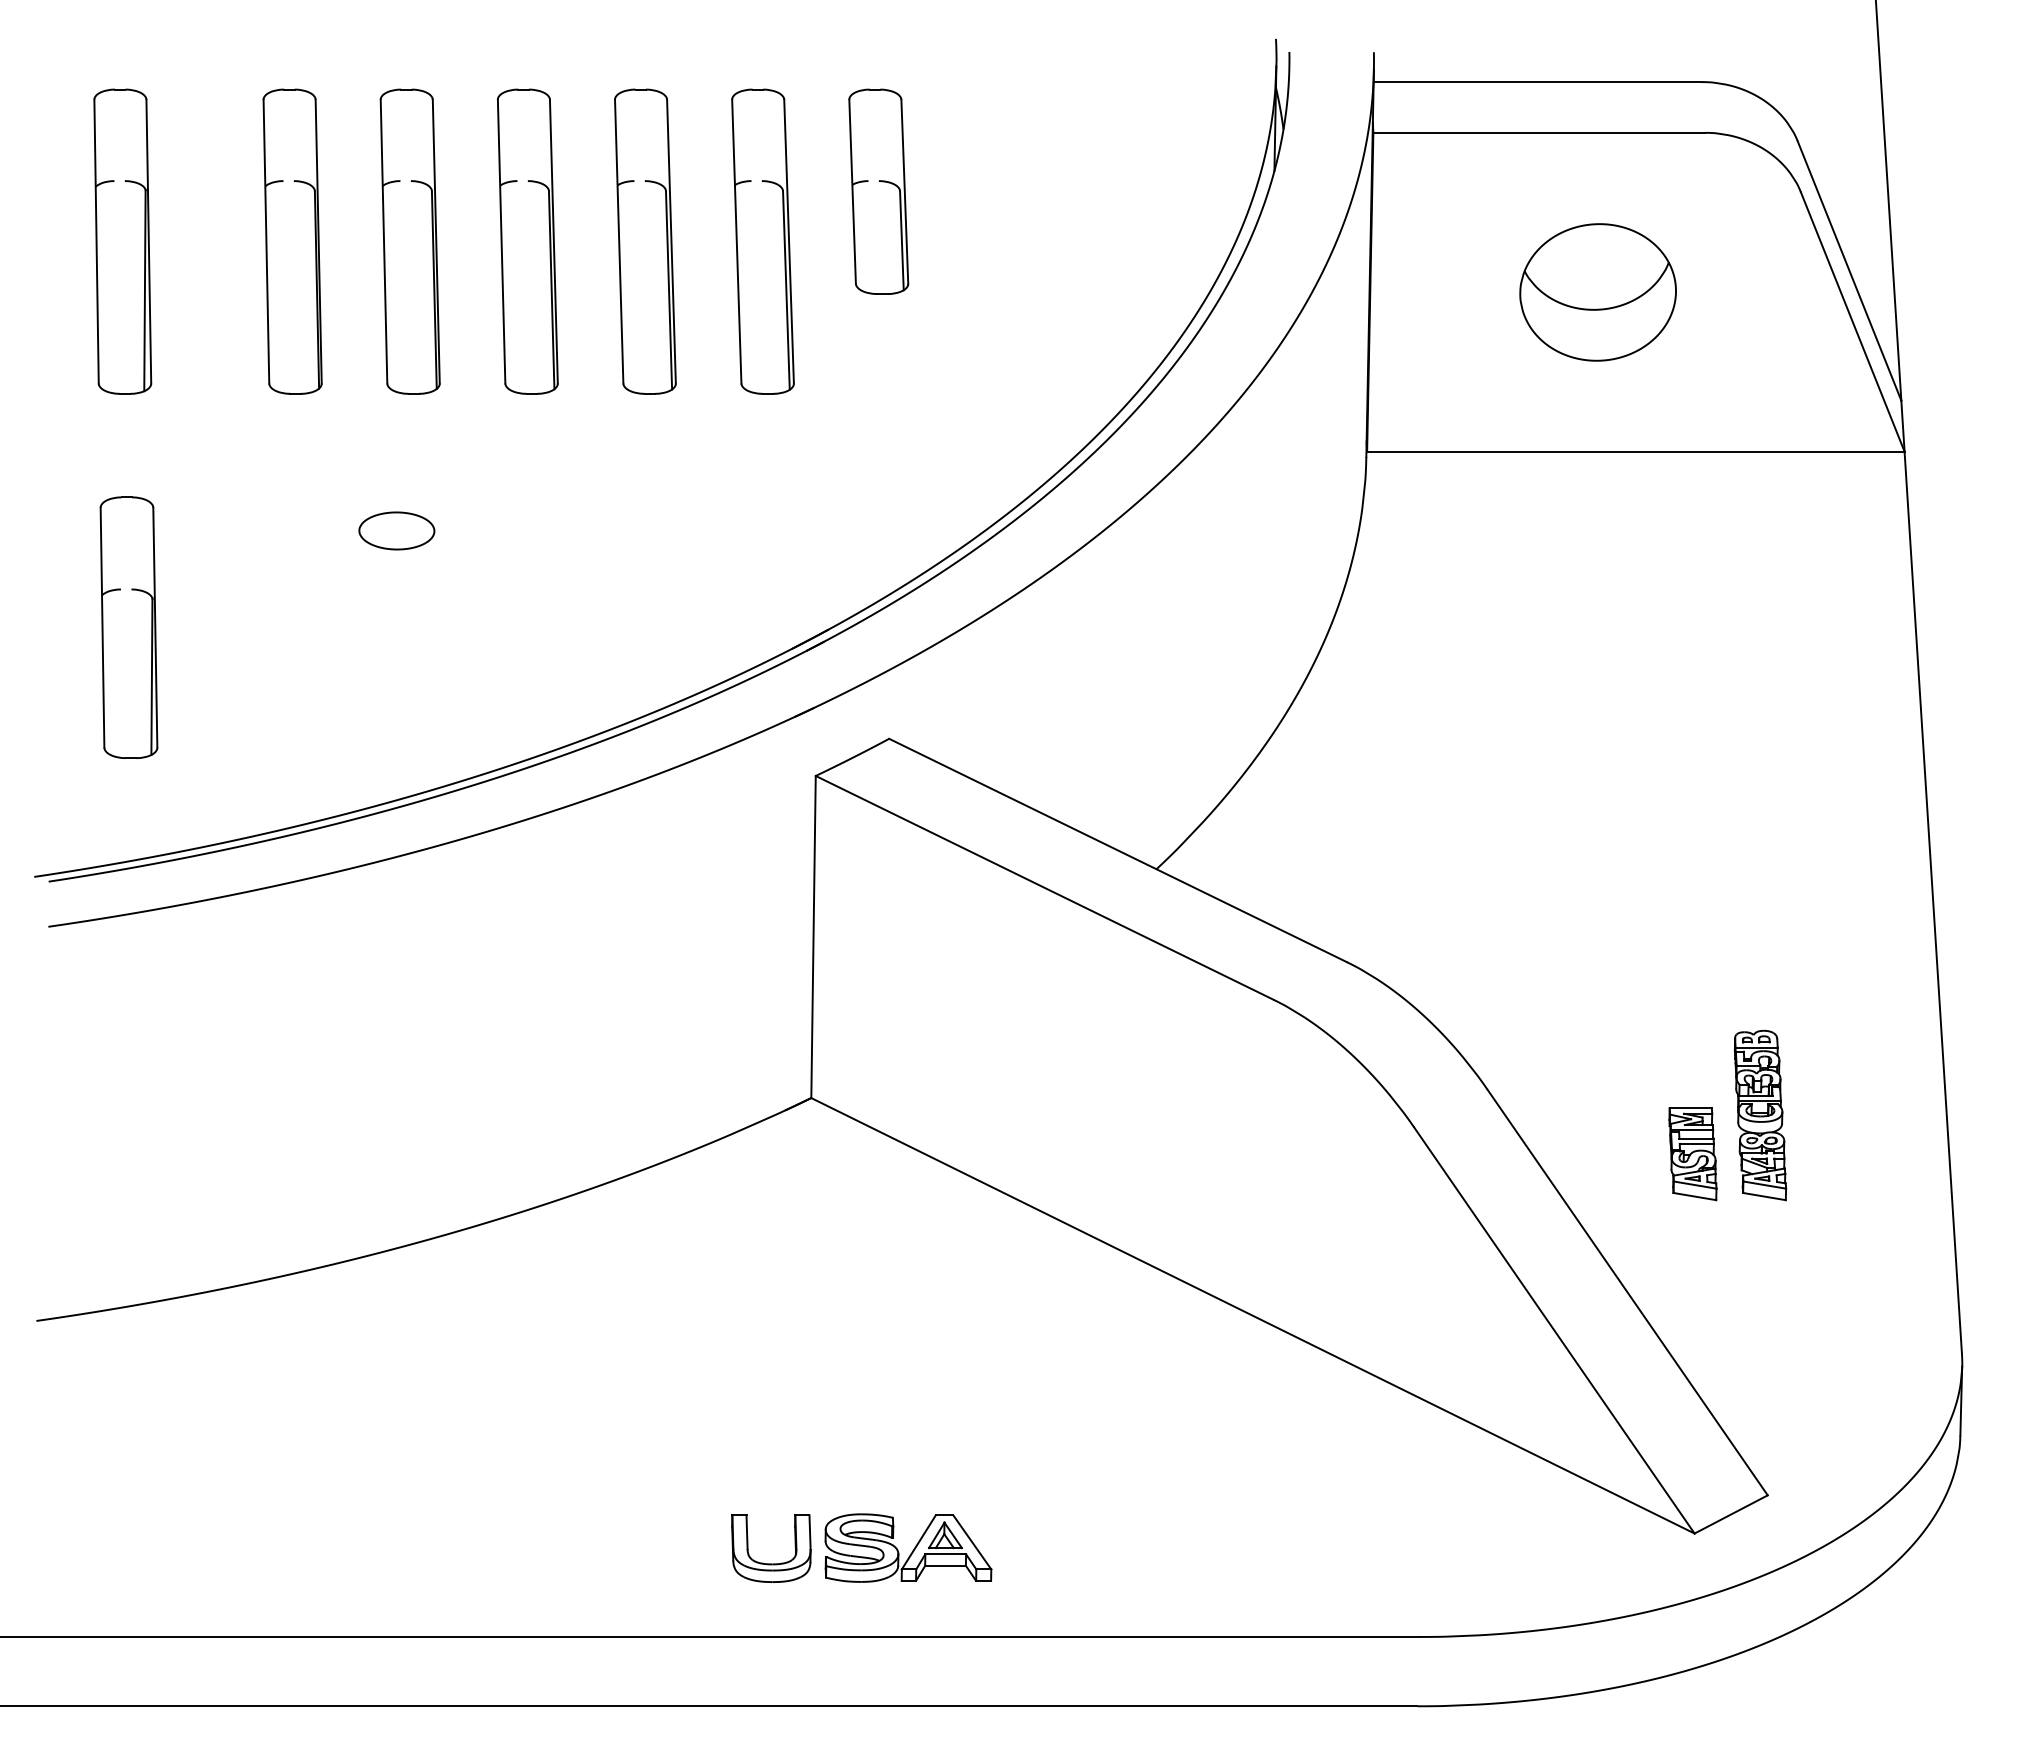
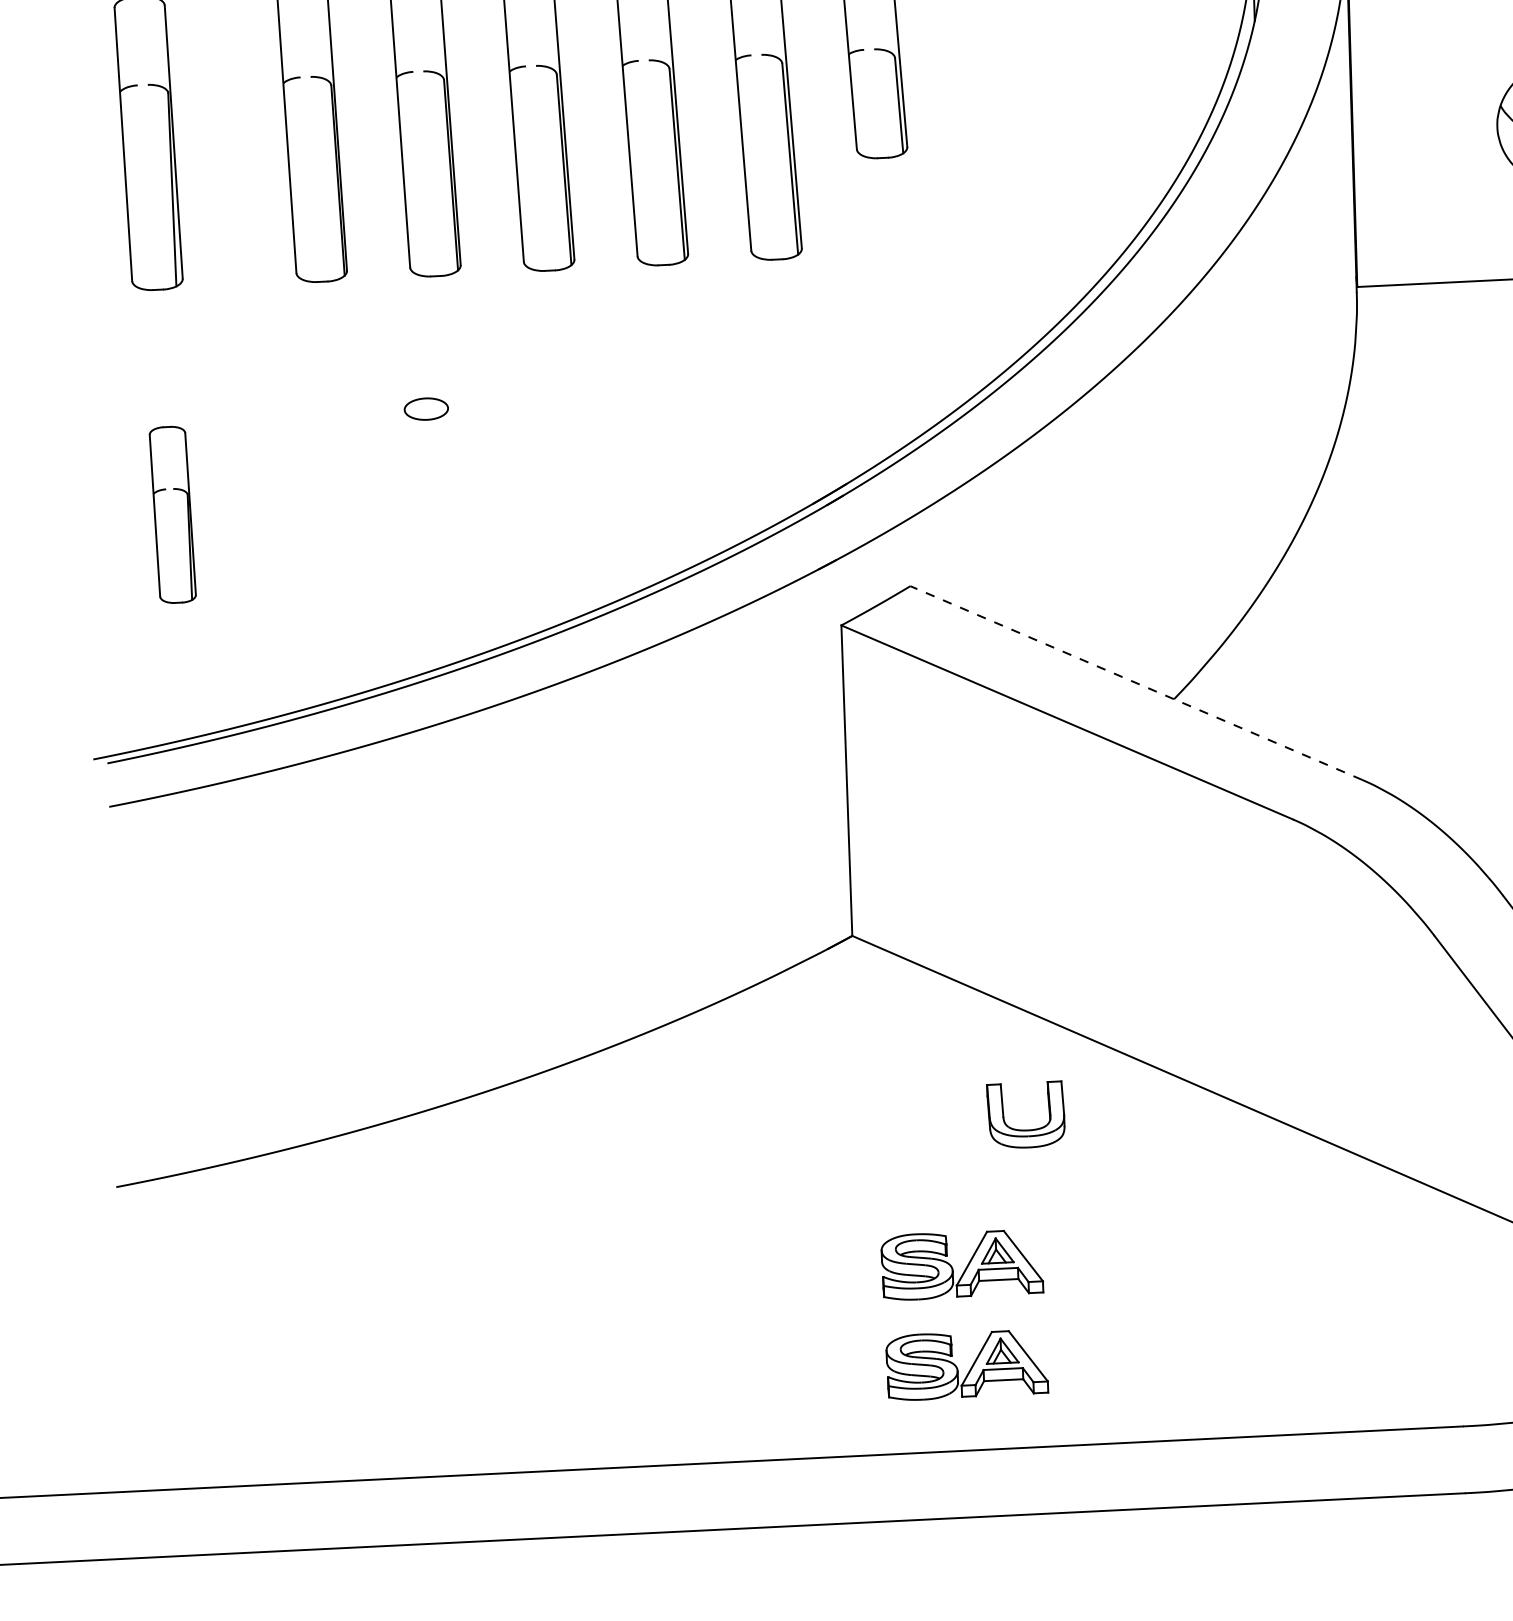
part: (396, 530) -> (425, 408), size x0.6
part: (128, 627) -> (172, 514), size x0.7
line: (1118, 850) -> (1136, 682), solid -> dashed
part: (908, 1443) -> (962, 1264), added
part: (771, 1563) -> (1027, 1129), moved

